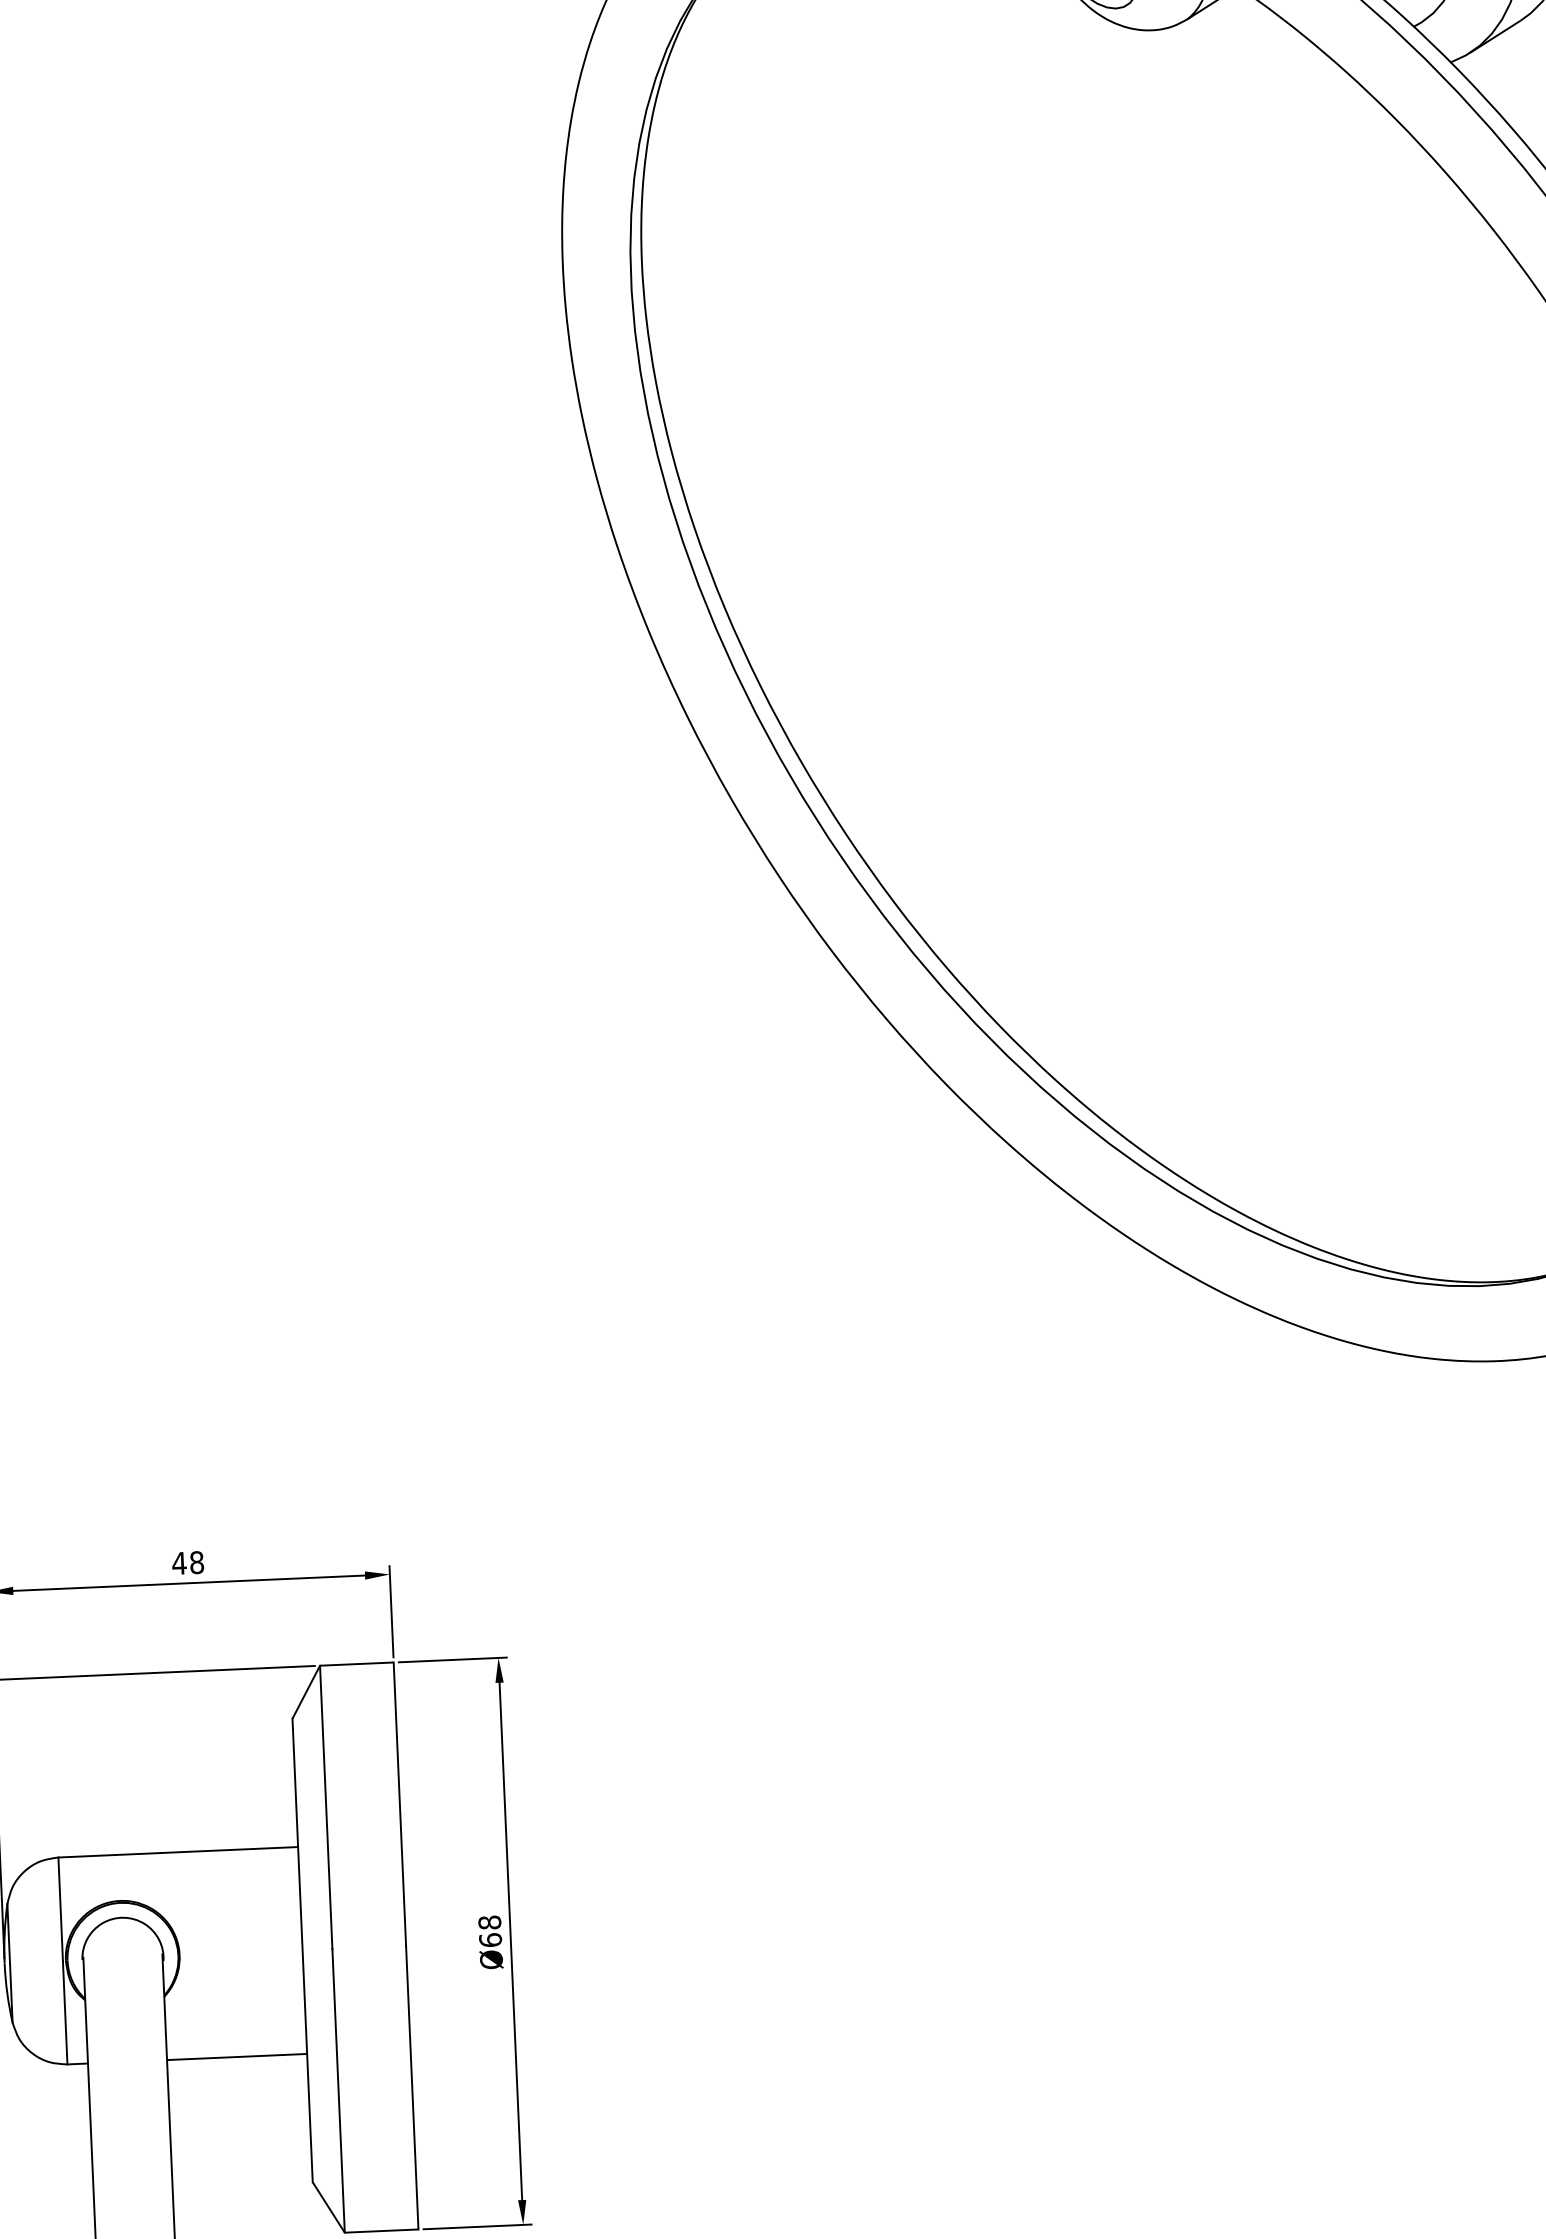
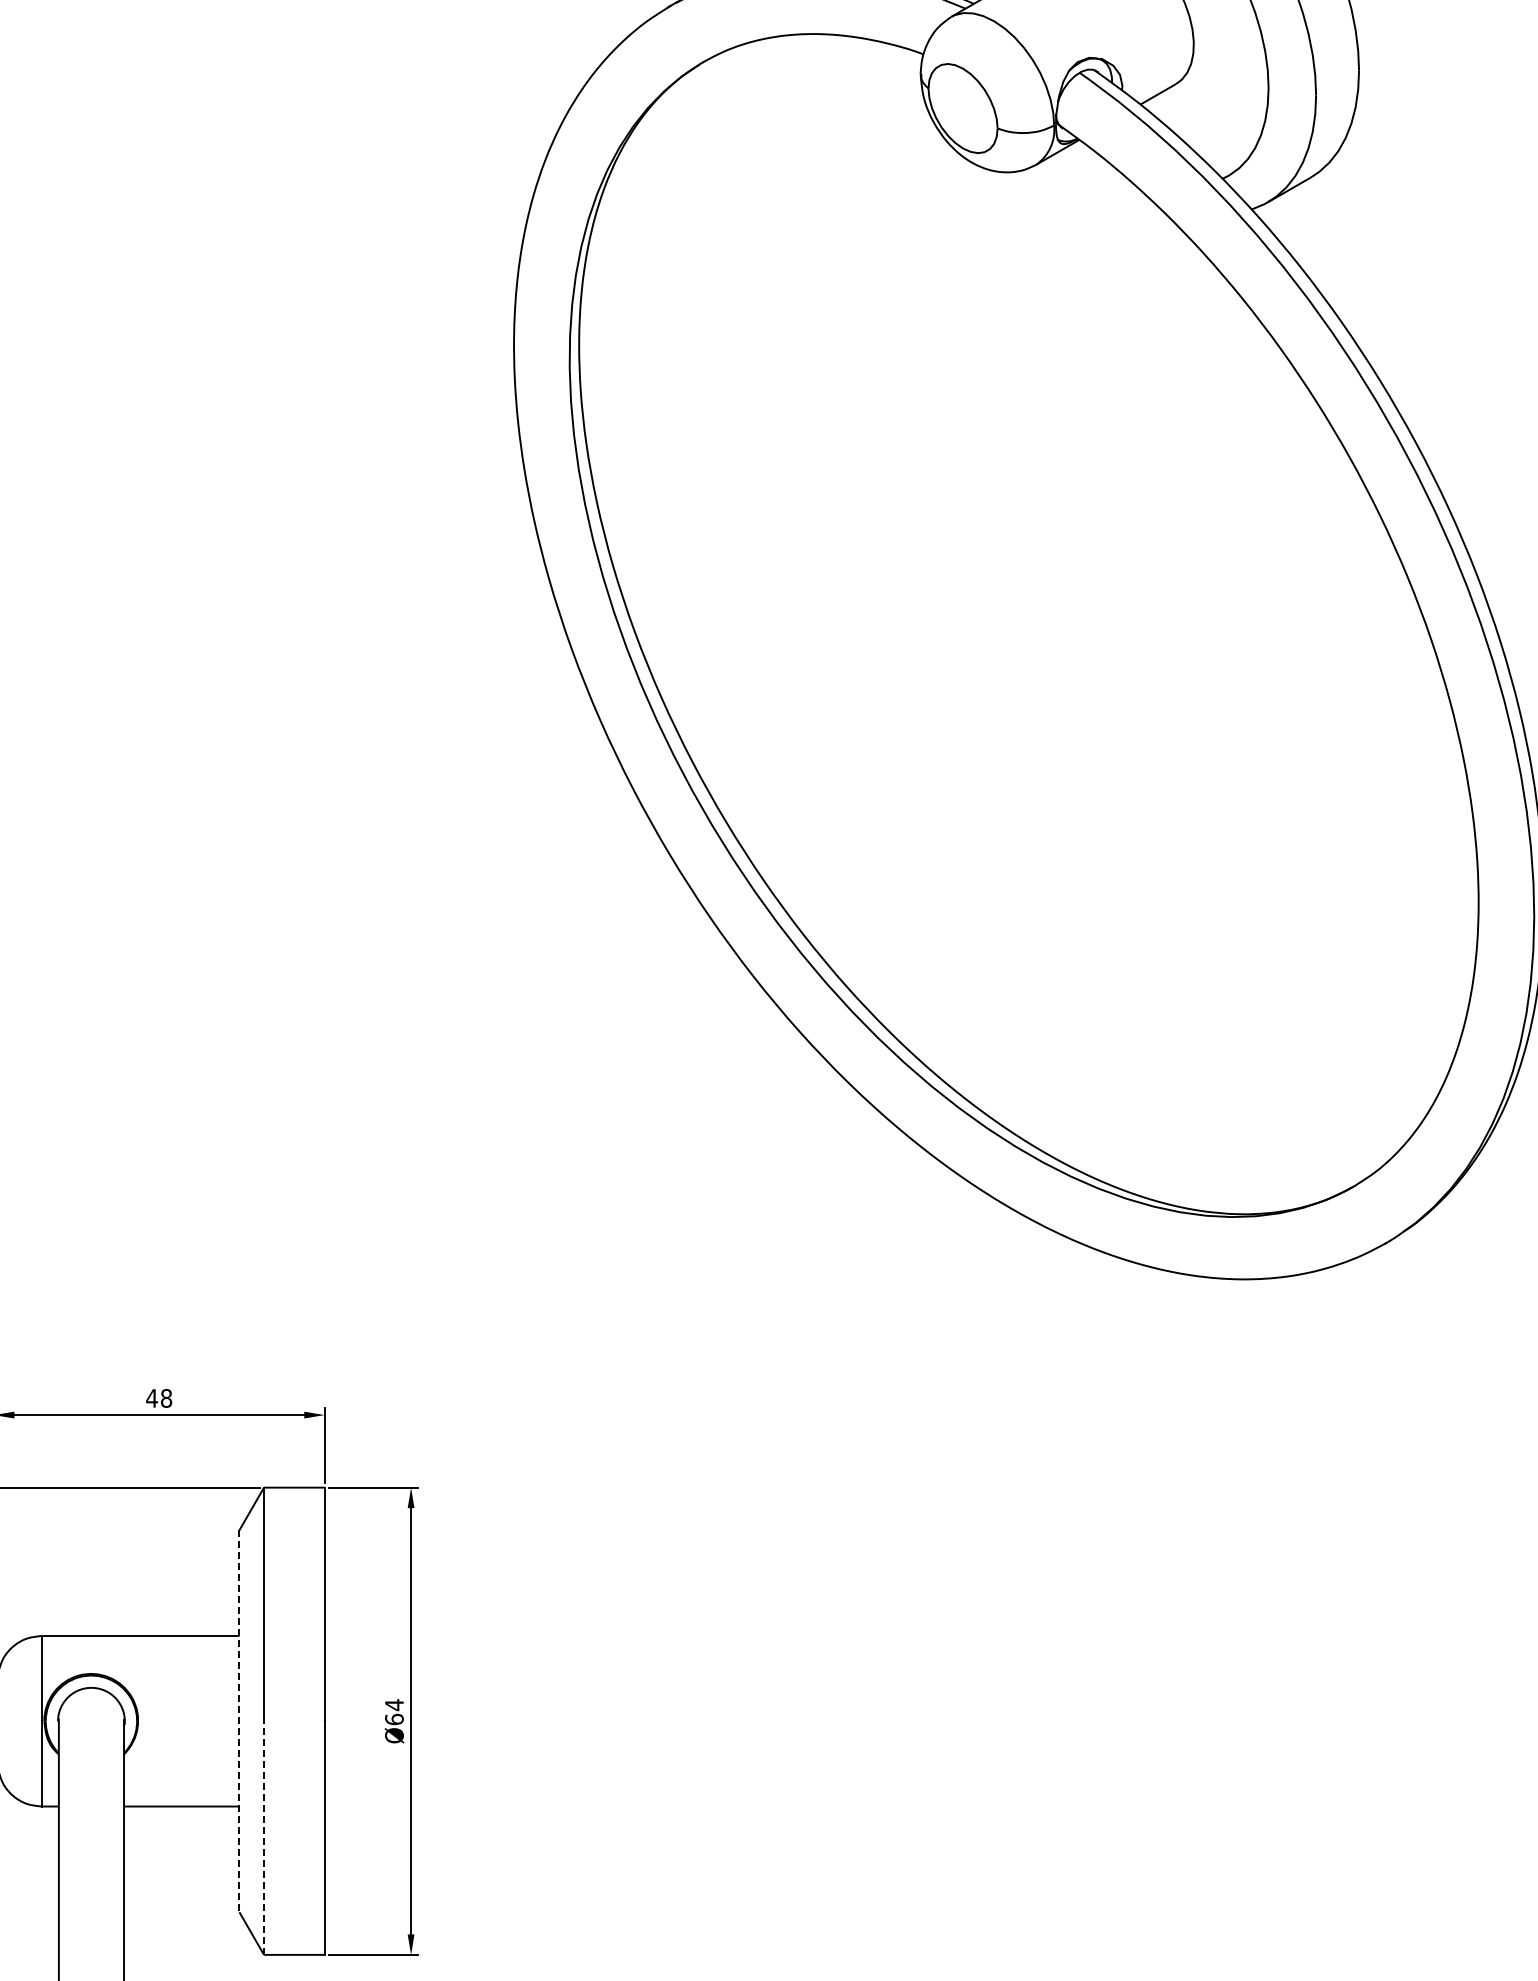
text: (489, 1923) -> (394, 1705), Ø68 -> Ø64
line: (302, 1950) -> (239, 1721), solid -> dashed
line: (339, 2091) -> (264, 1838), solid -> dashed

